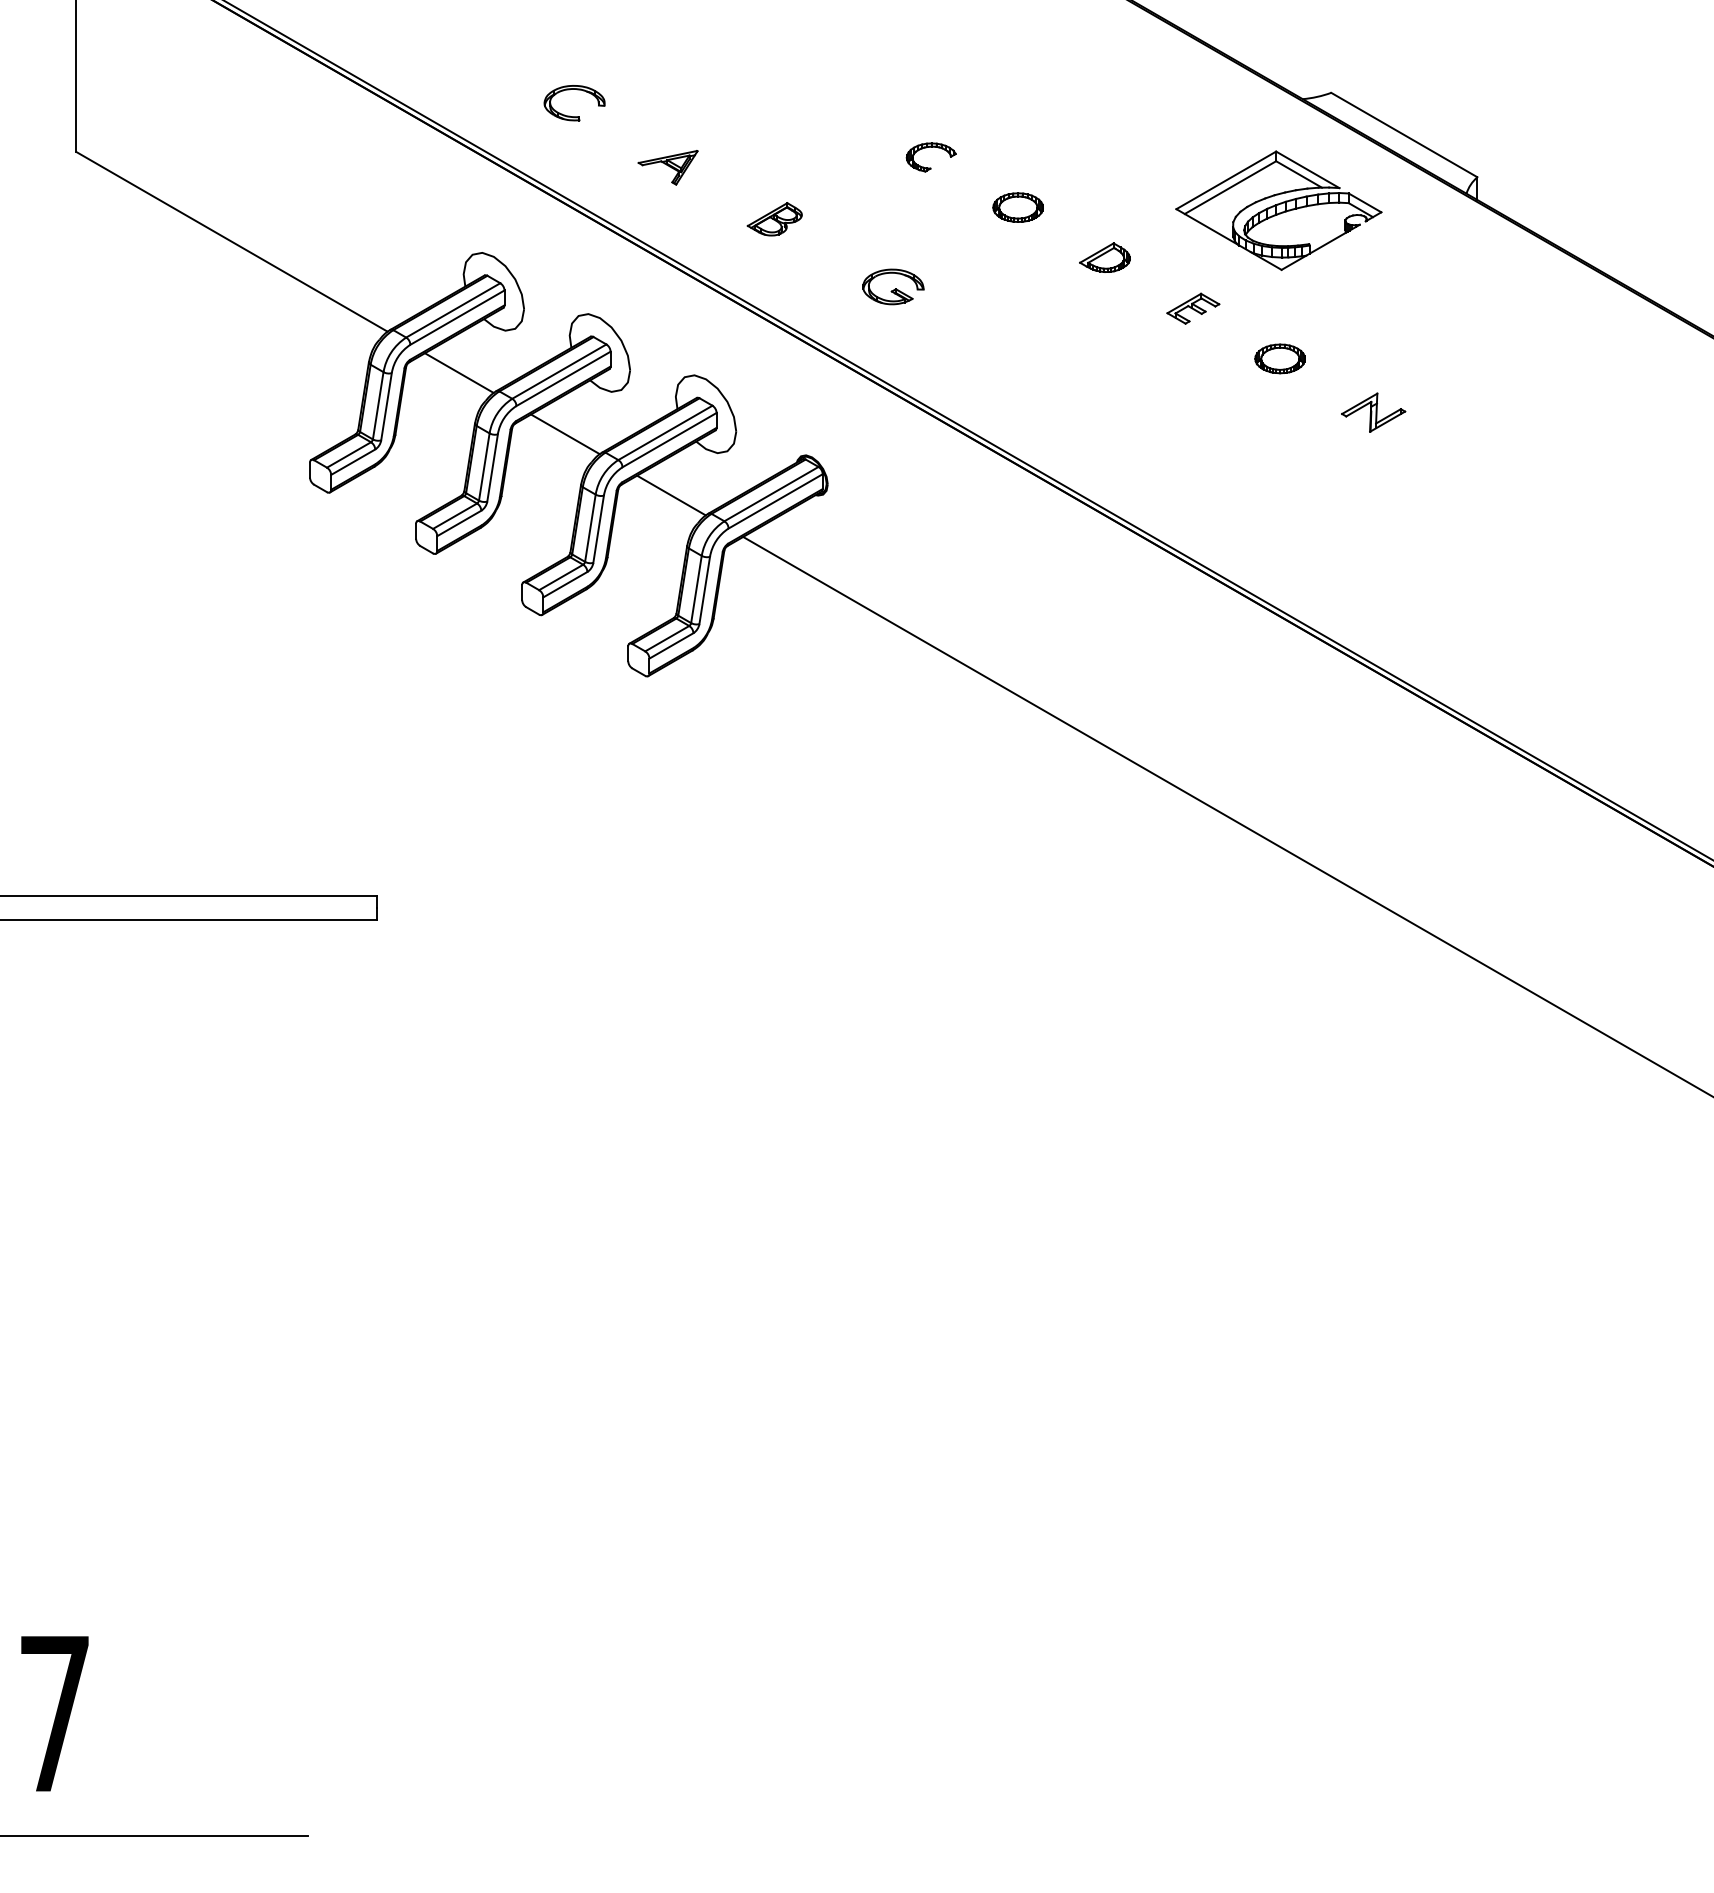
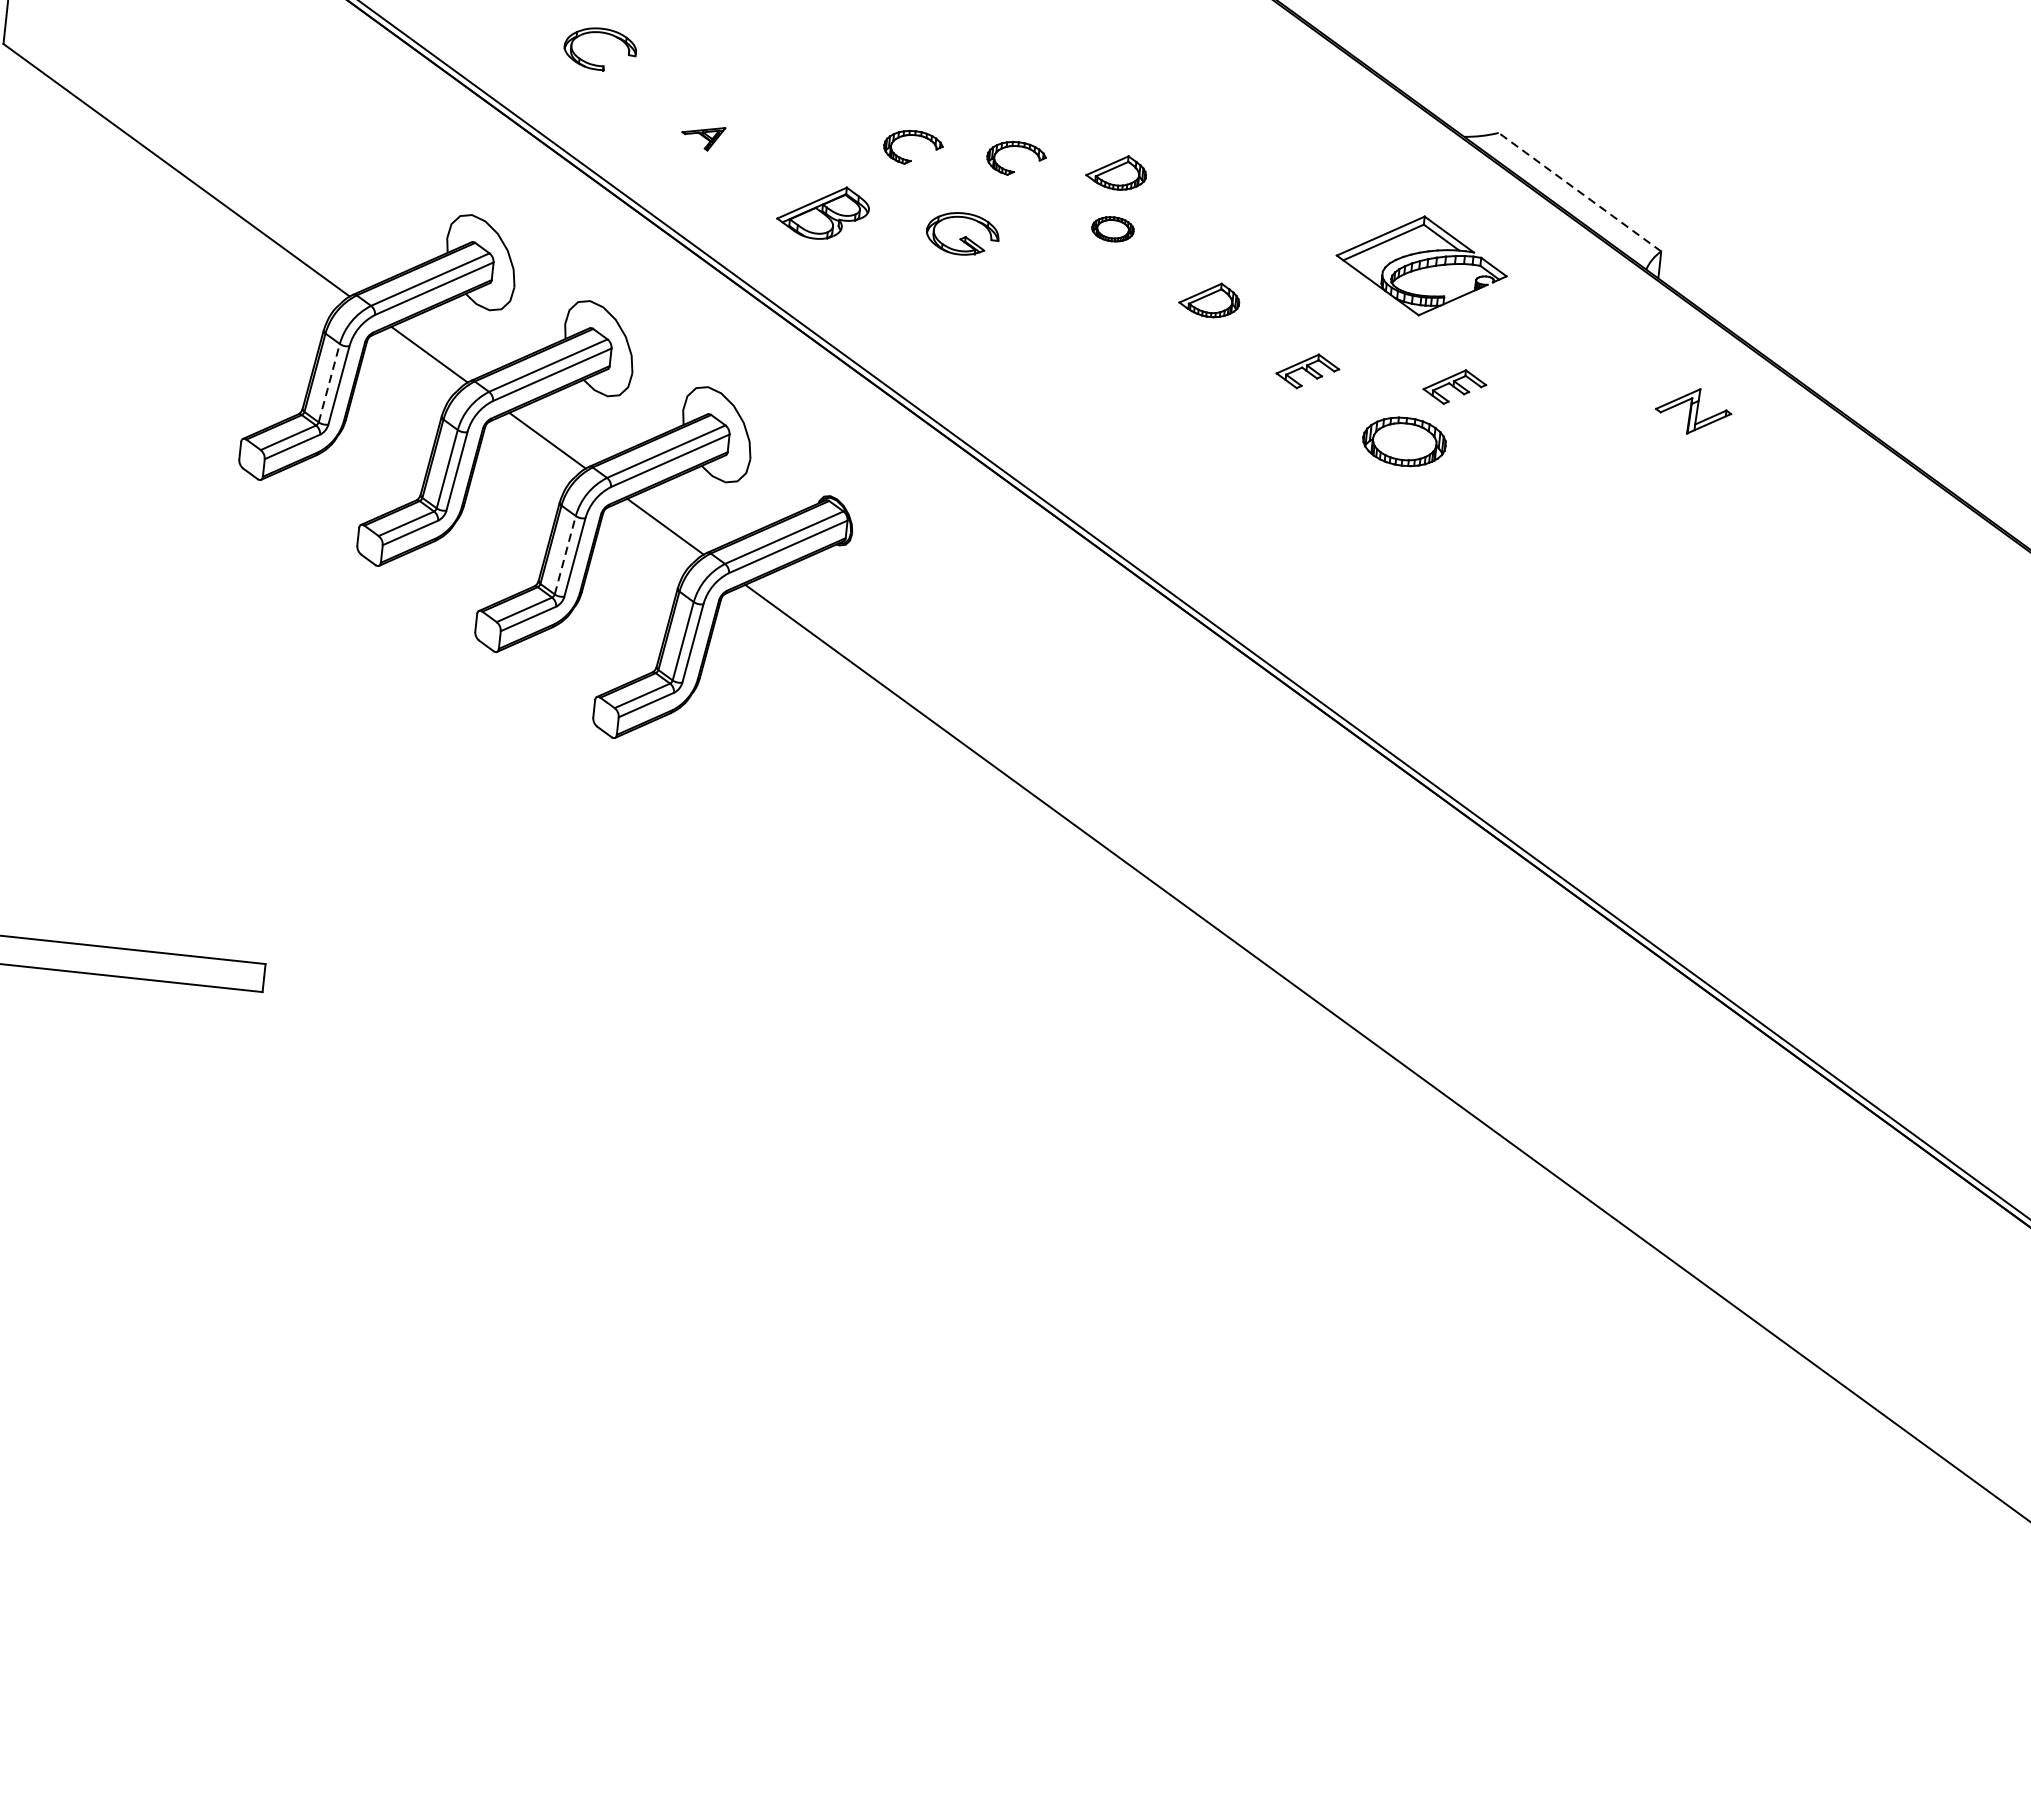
line: (1403, 134) -> (1579, 191), solid -> dashed
part: (839, 148) -> (908, 136), added
part: (1015, 159) -> (1115, 171), added
part: (667, 167) -> (702, 137), size x0.6
part: (1017, 207) -> (1112, 229), size x0.7
part: (1278, 210) -> (1421, 265), size x0.7
part: (774, 219) -> (822, 212), size x1.4
part: (893, 286) -> (963, 233), moved
part: (1317, 308) -> (1455, 386), added
part: (1279, 358) -> (1403, 441), size x1.4
line: (378, 405) -> (329, 382), solid -> dashed
part: (1373, 412) -> (1693, 411), moved
line: (590, 527) -> (565, 554), solid -> dashed

